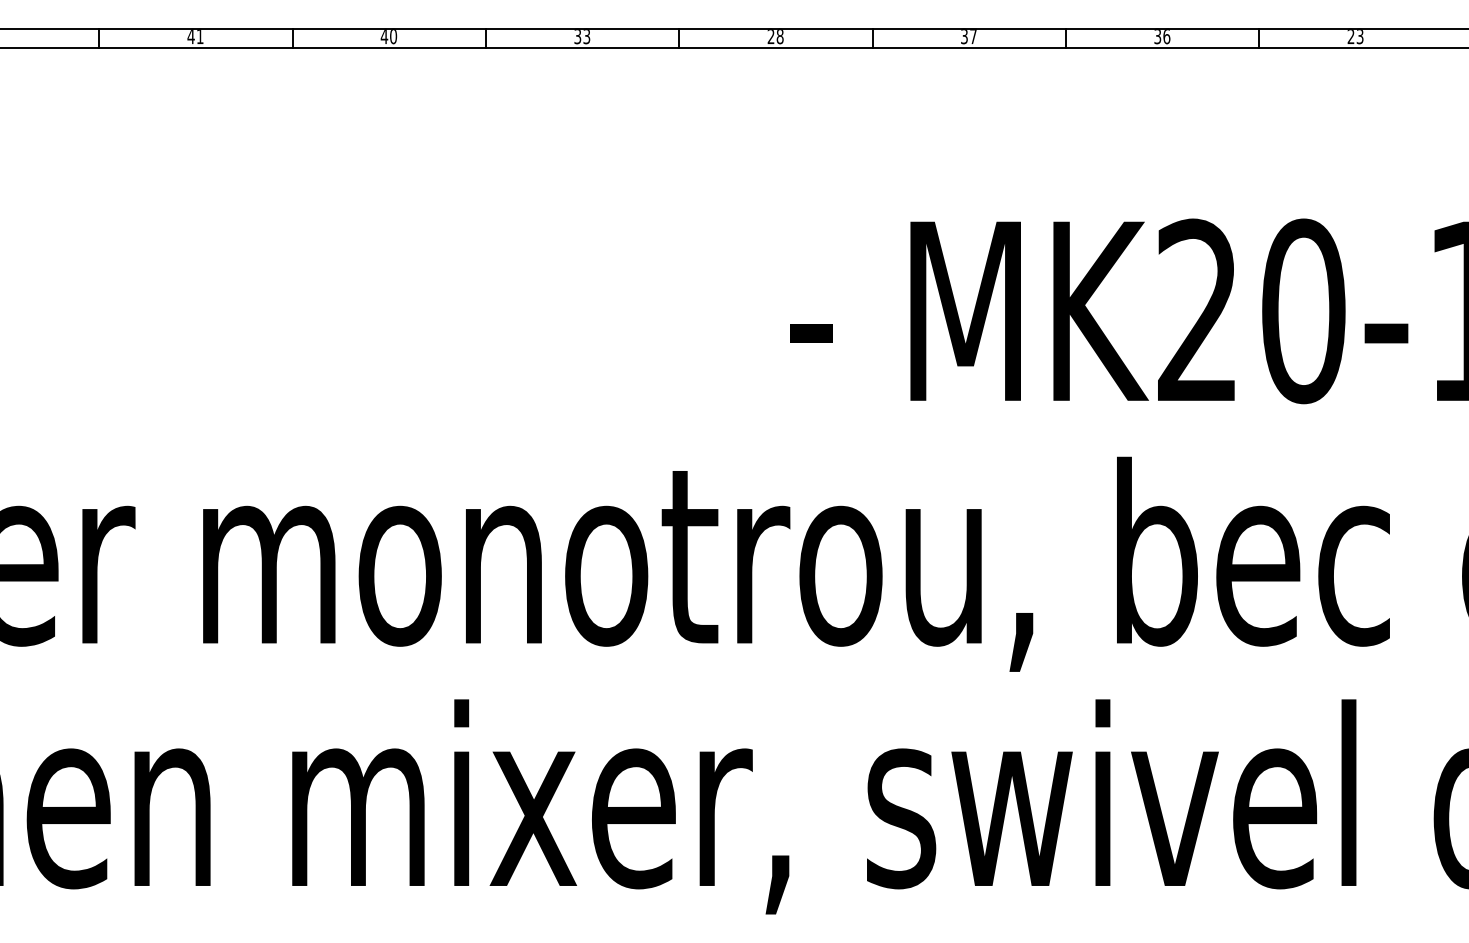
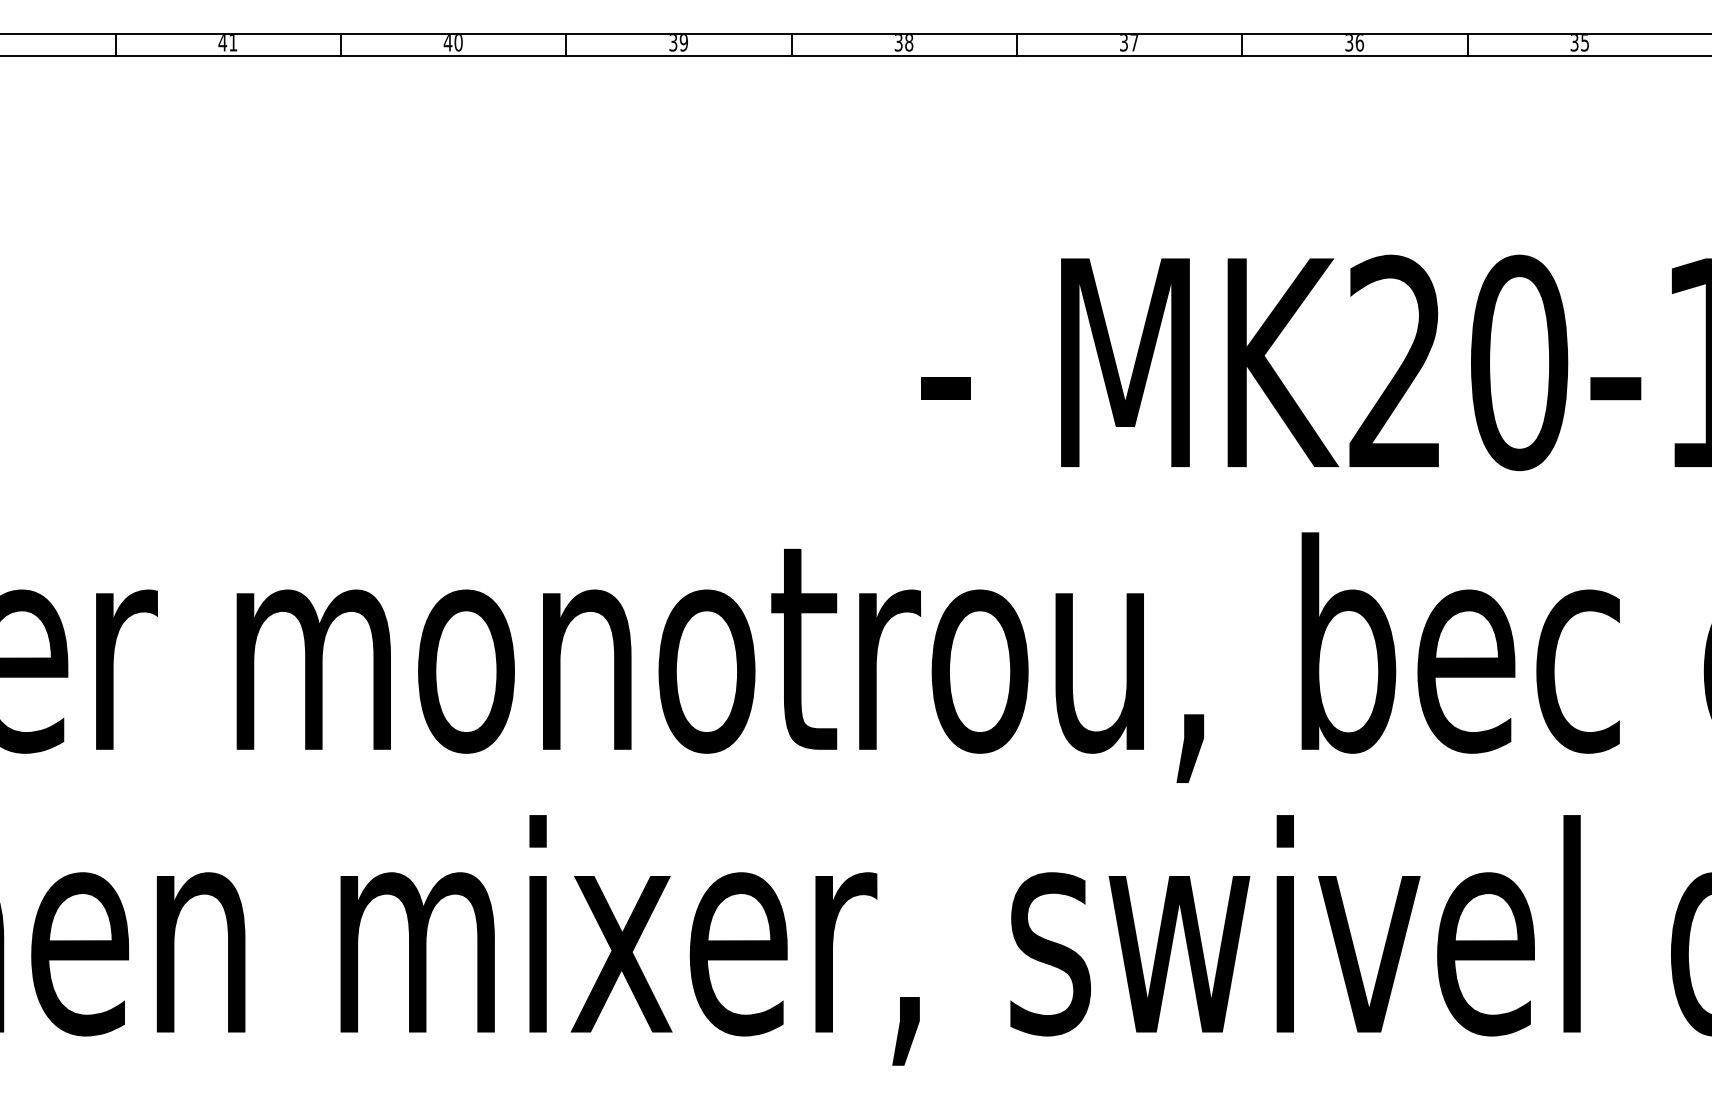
text: (586, 37) -> (683, 43), 33 -> 39
text: (770, 37) -> (897, 43), 28 -> 38
text: (1355, 37) -> (1579, 43), 23 -> 35

